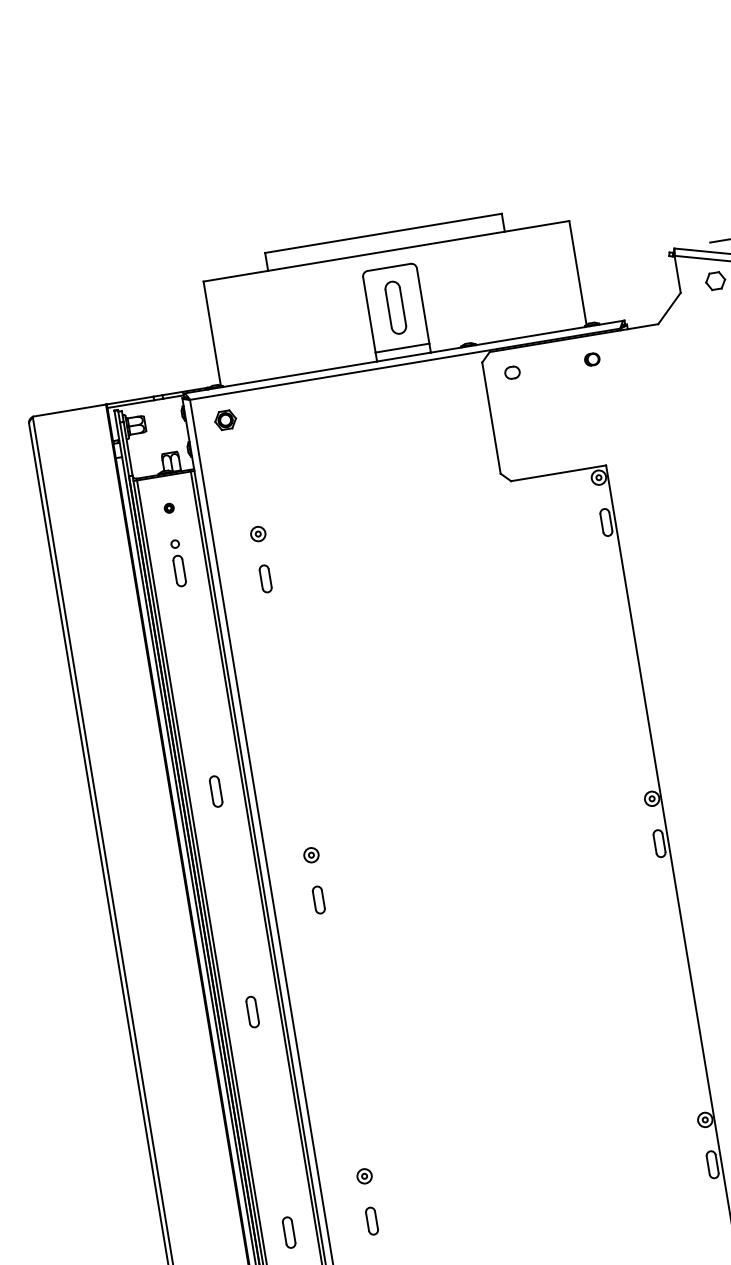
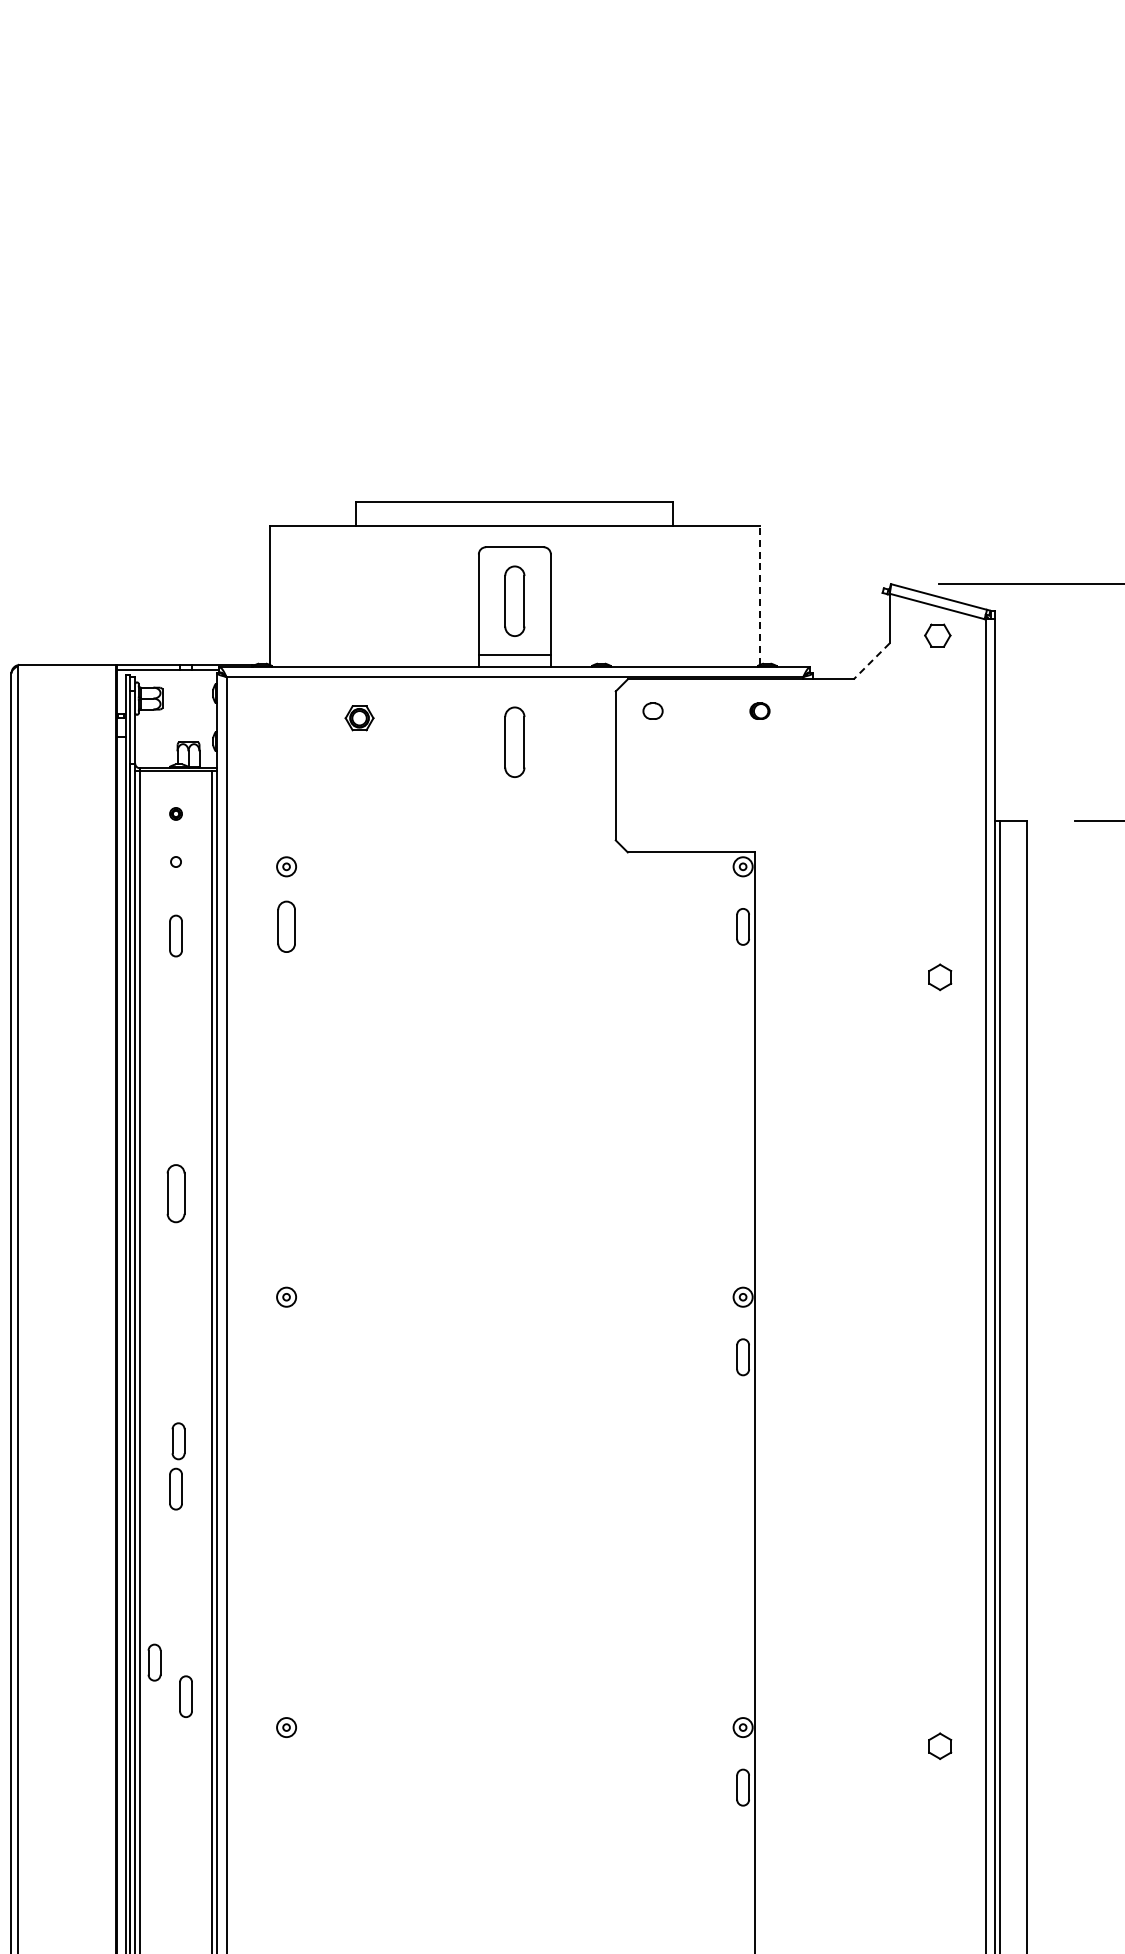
line: (577, 273) -> (759, 595), solid -> dashed
line: (669, 308) -> (871, 661), solid -> dashed
part: (412, 412) -> (514, 741), added
part: (225, 420) -> (359, 718), moved
part: (179, 570) -> (175, 935), moved
part: (265, 578) -> (286, 926), size x1.4
part: (215, 791) -> (175, 1193), size x1.4
part: (318, 900) -> (178, 1441), moved
part: (371, 1221) -> (154, 1662), moved
part: (288, 1232) -> (185, 1696), moved

